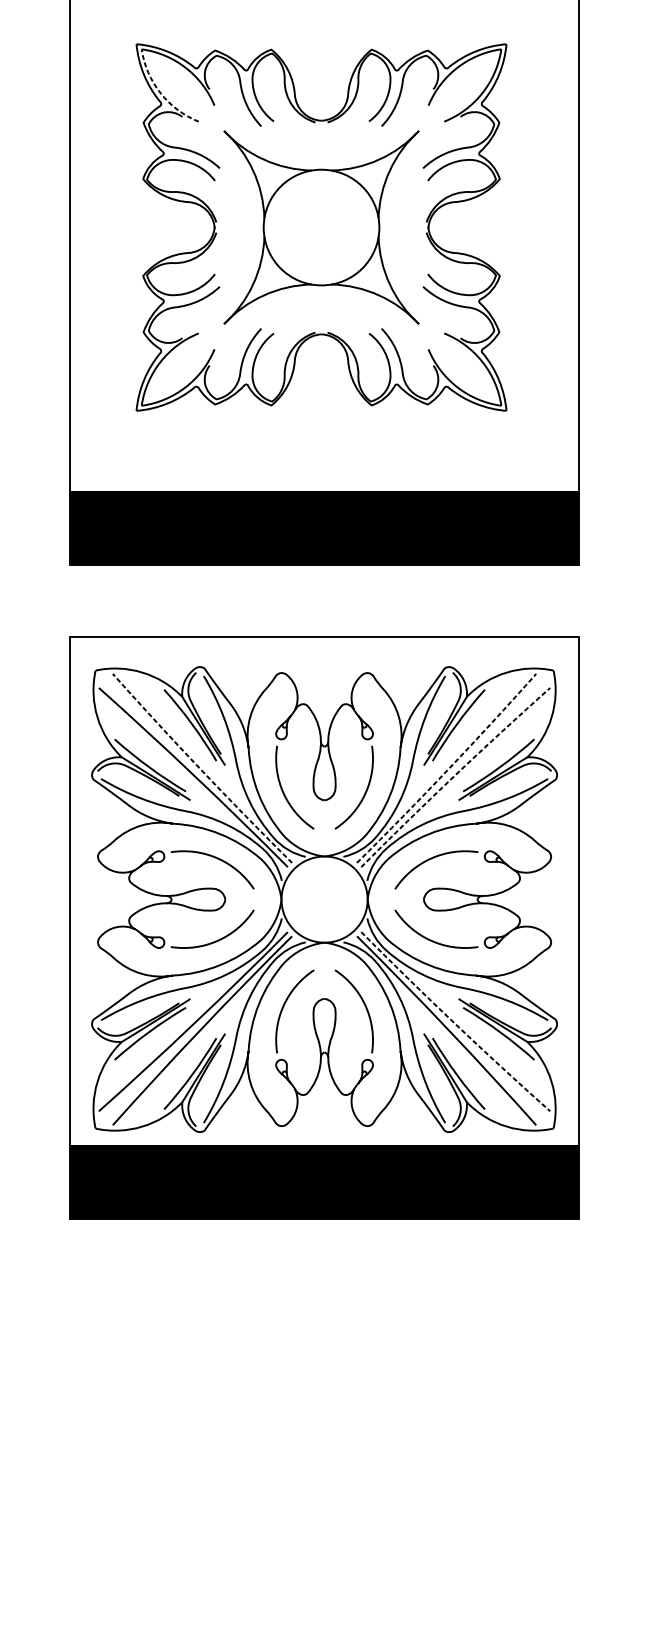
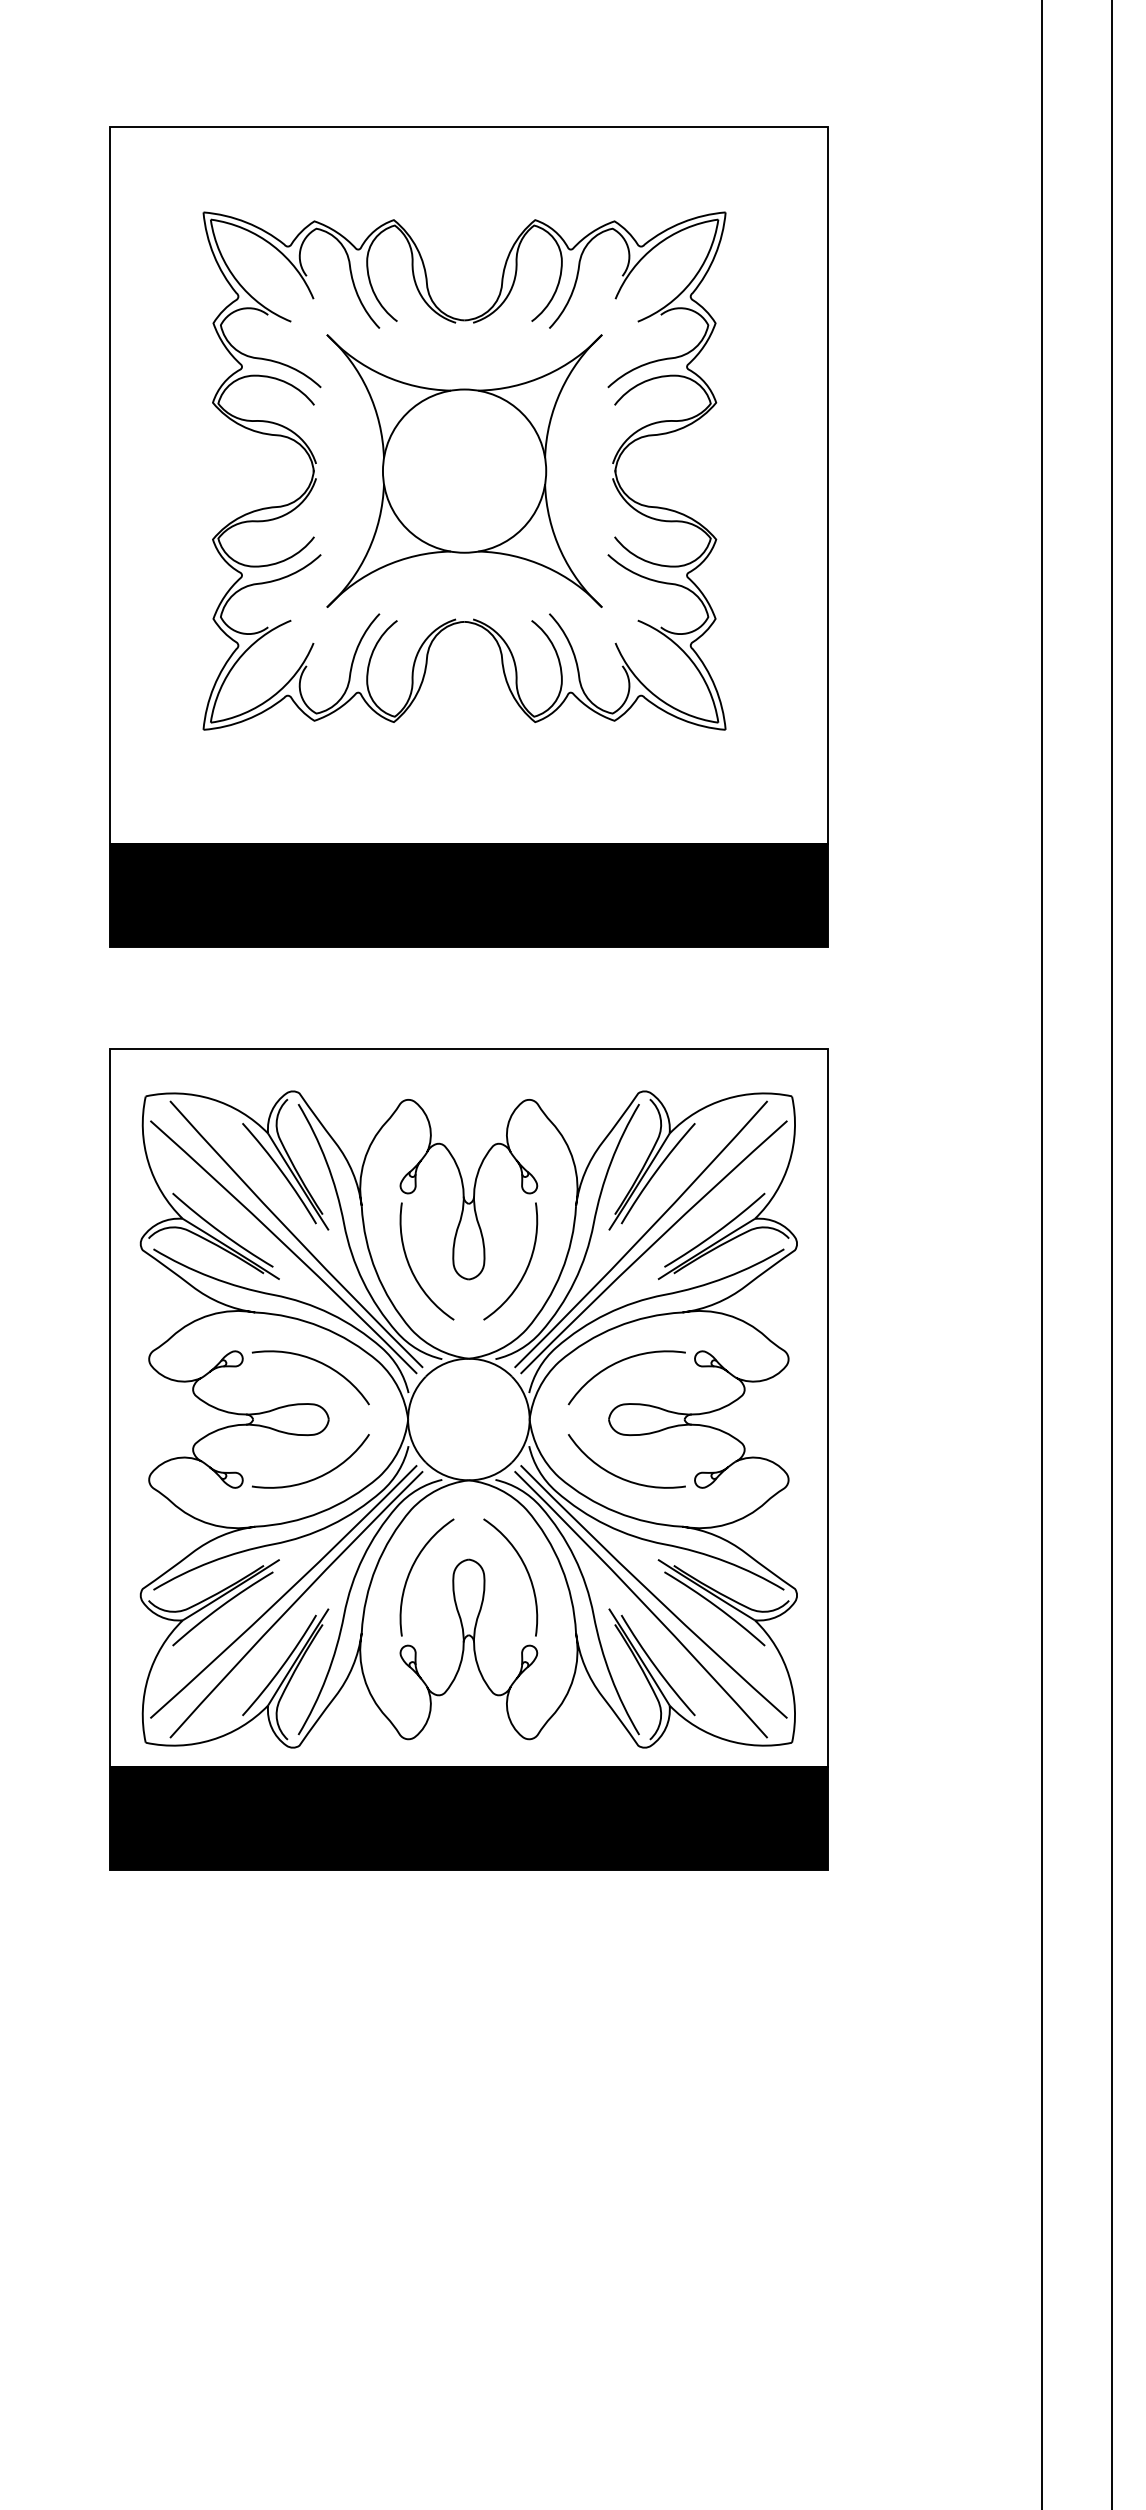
line: (160, 93) -> (237, 281), dashed -> solid
line: (201, 769) -> (294, 1236), dashed -> solid
line: (448, 769) -> (643, 1236), dashed -> solid
line: (454, 776) -> (652, 1245), dashed -> solid
line: (454, 1022) -> (652, 1593), dashed -> solid

